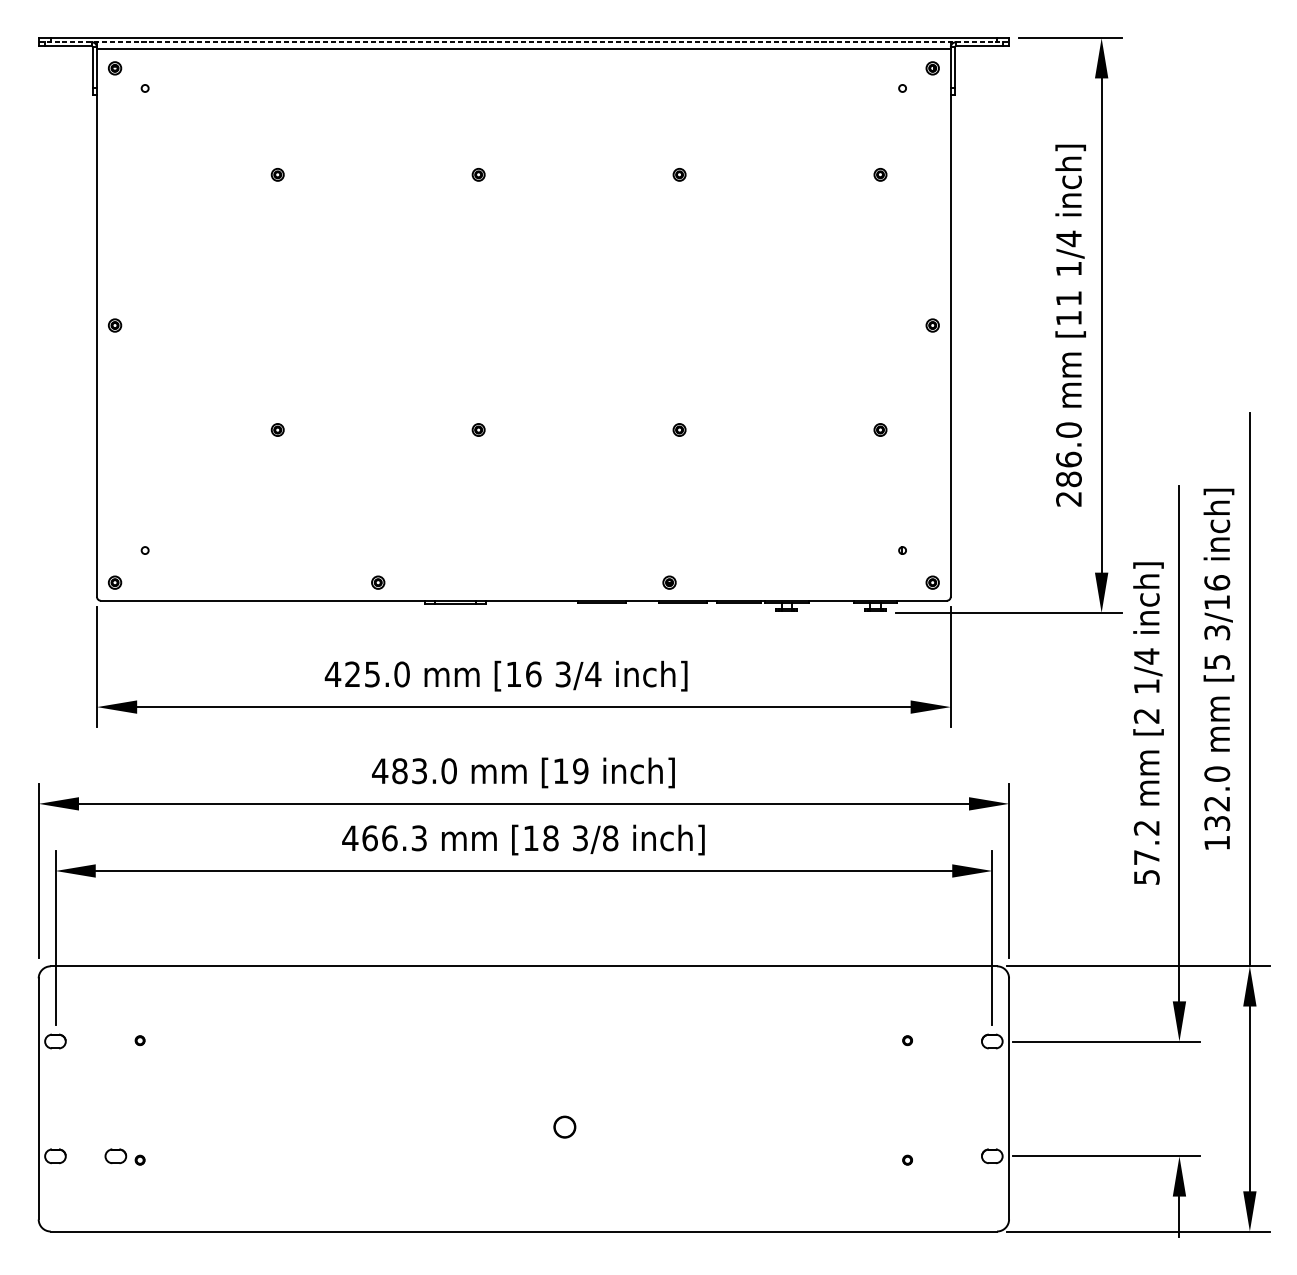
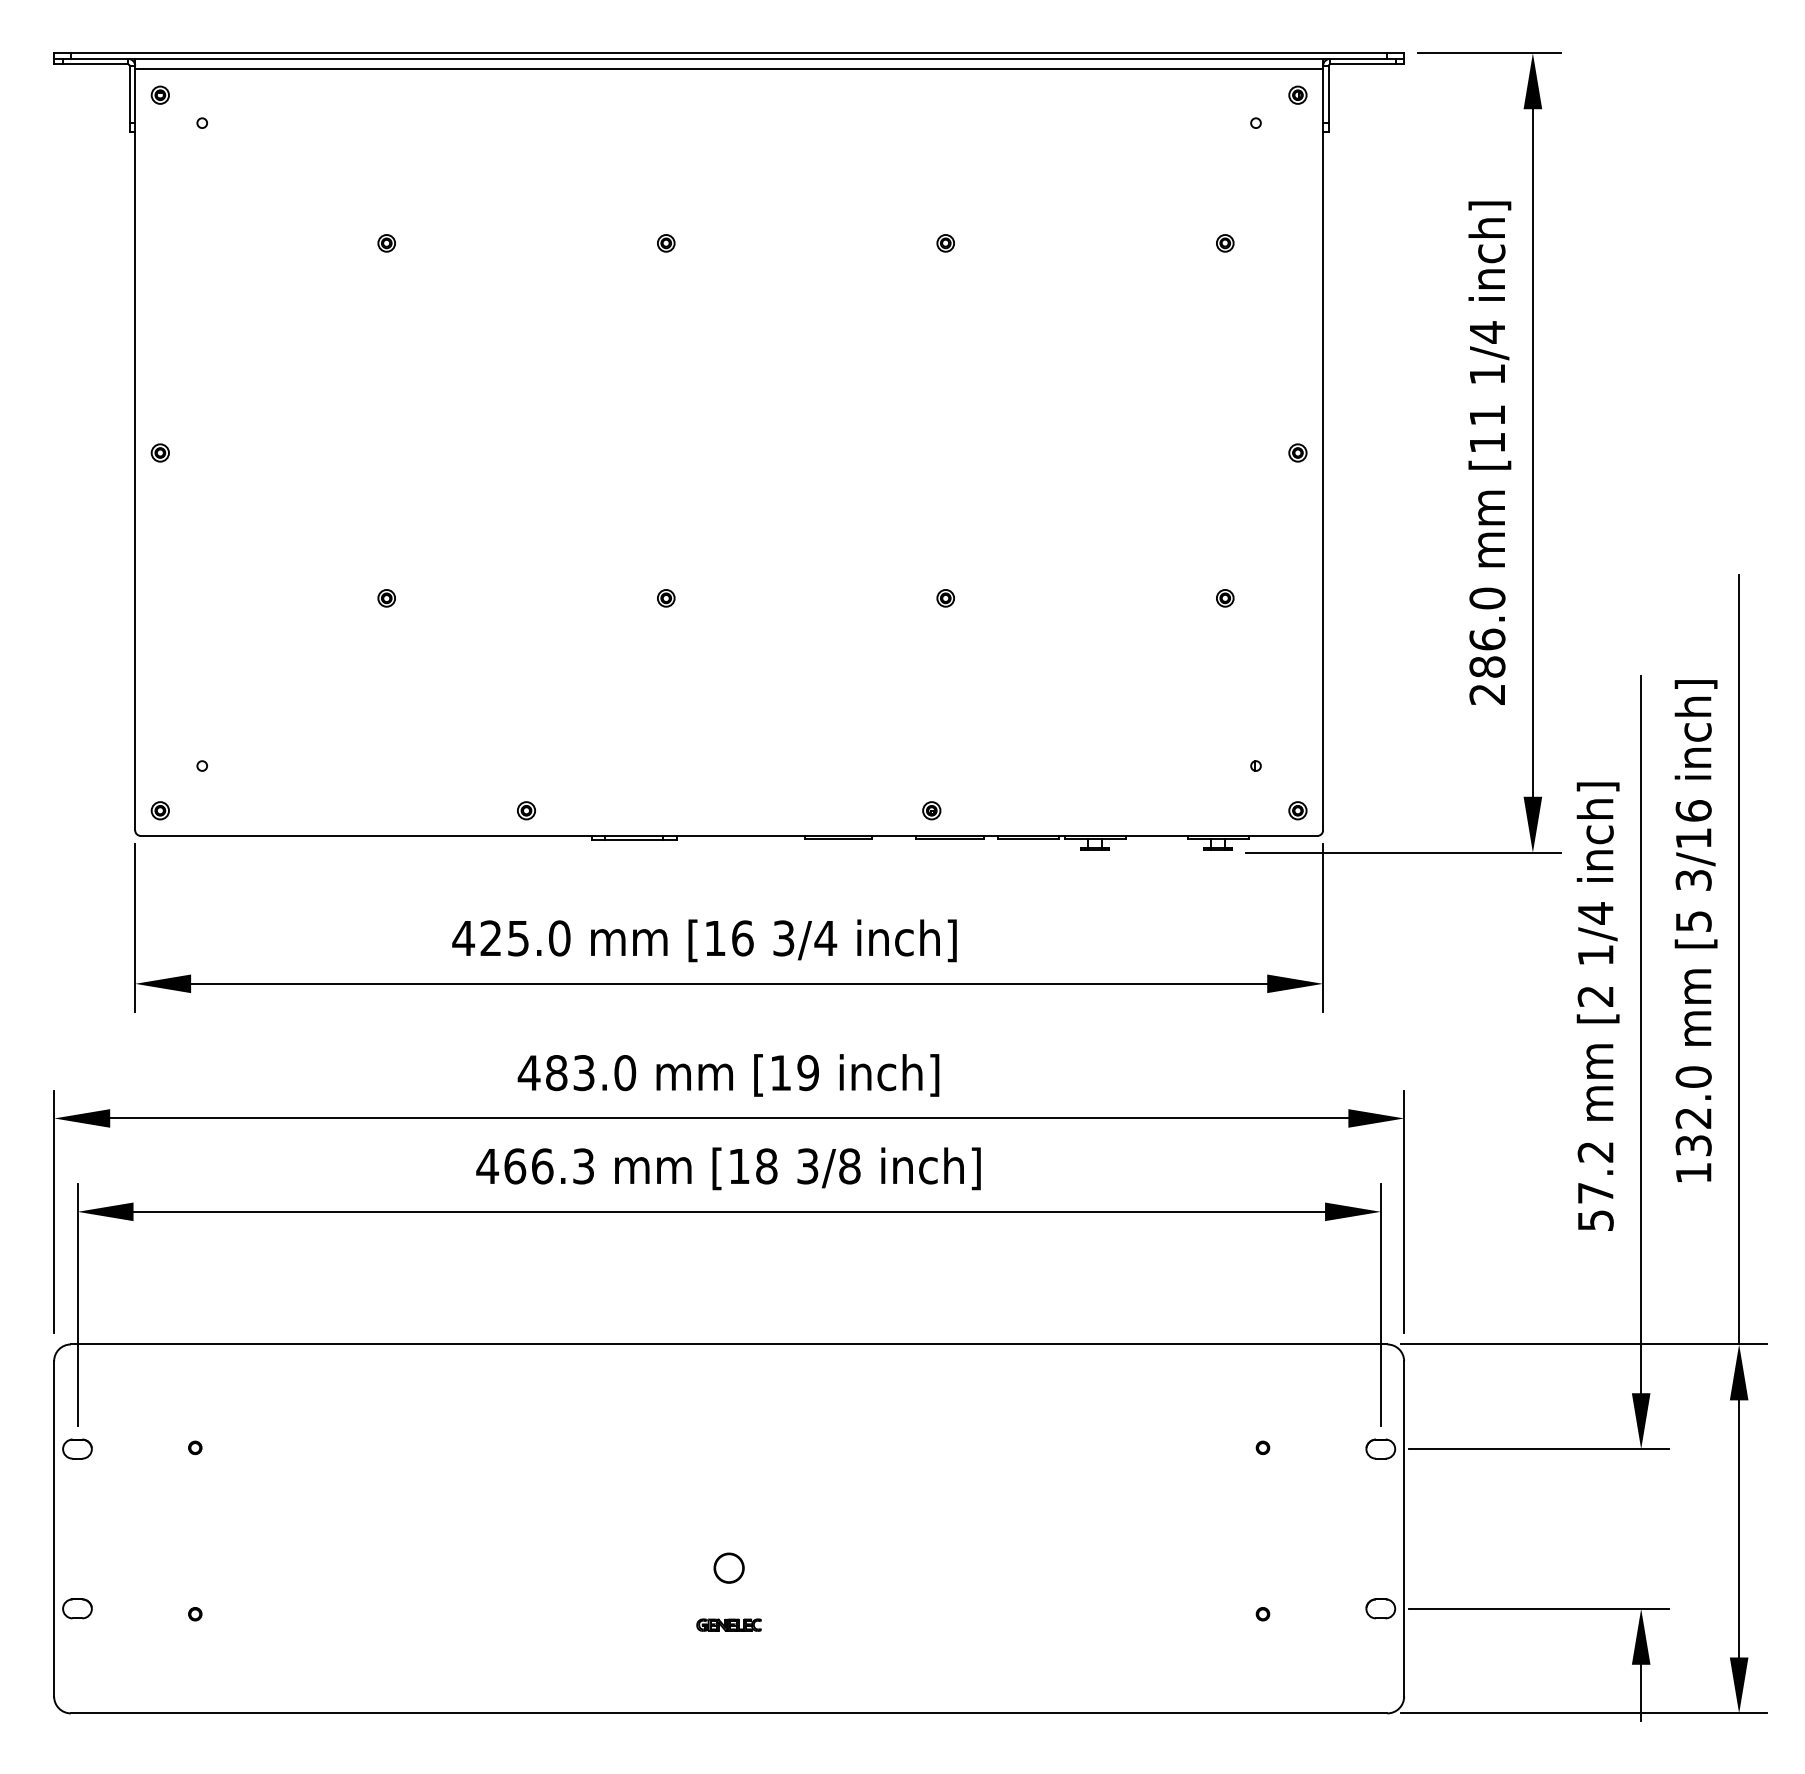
line: (524, 41) -> (729, 58), dashed -> solid
circle: (564, 1126) -> (728, 1567), moved
part: (115, 1156) -> (161, 1608), removed
part: (523, 1167) -> (728, 1624), added

